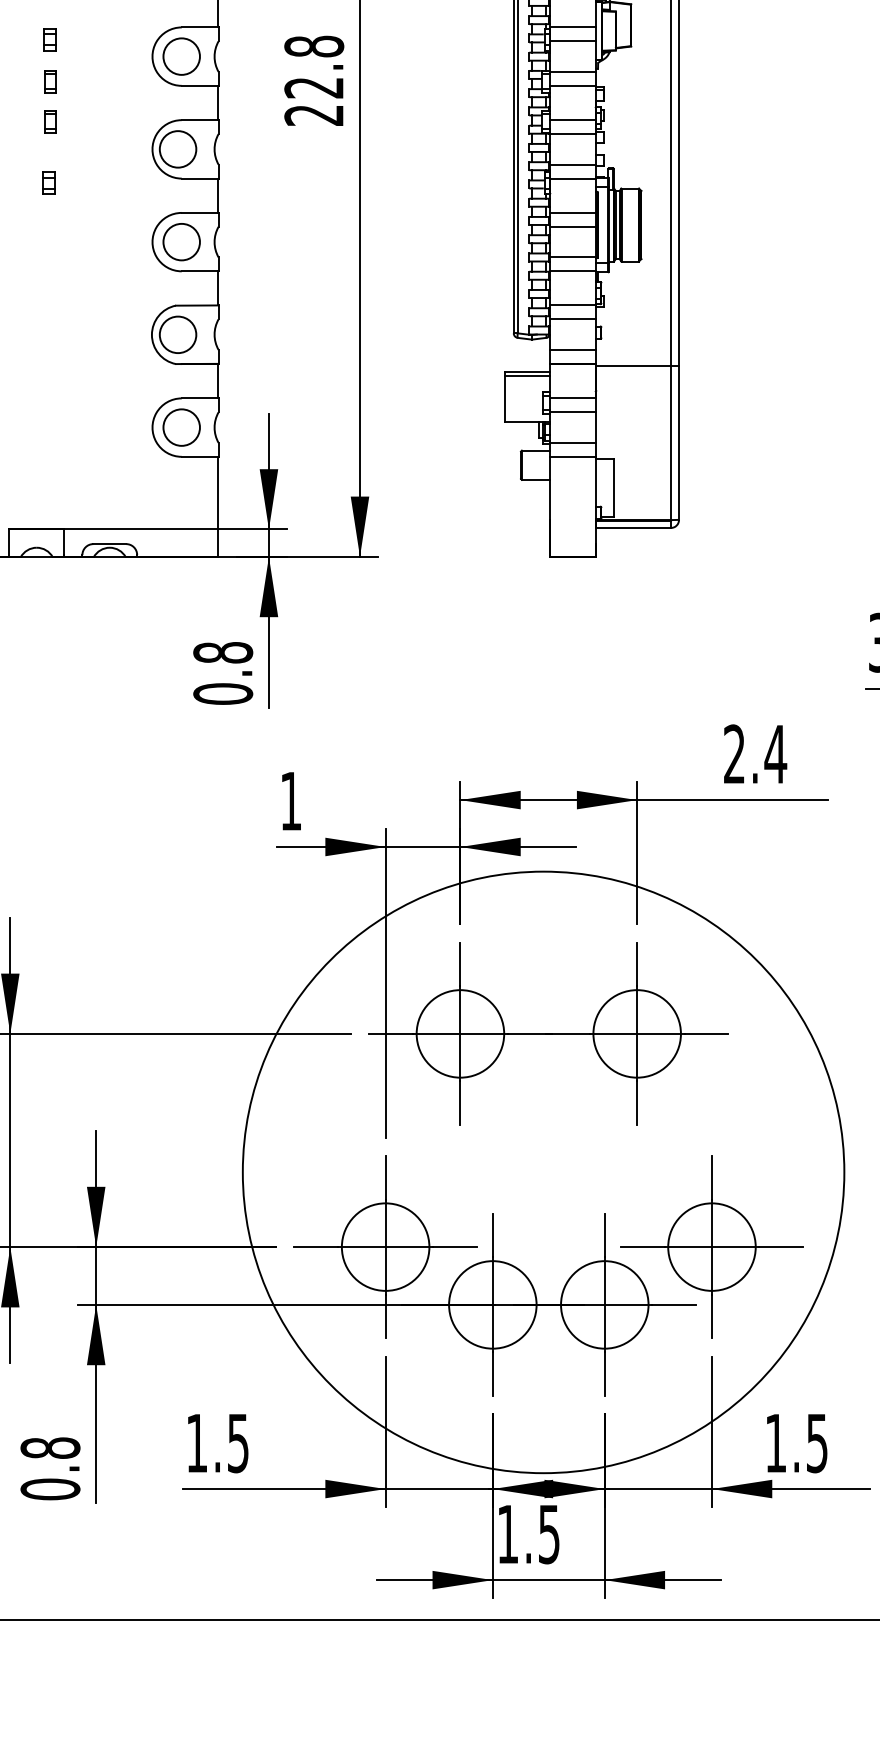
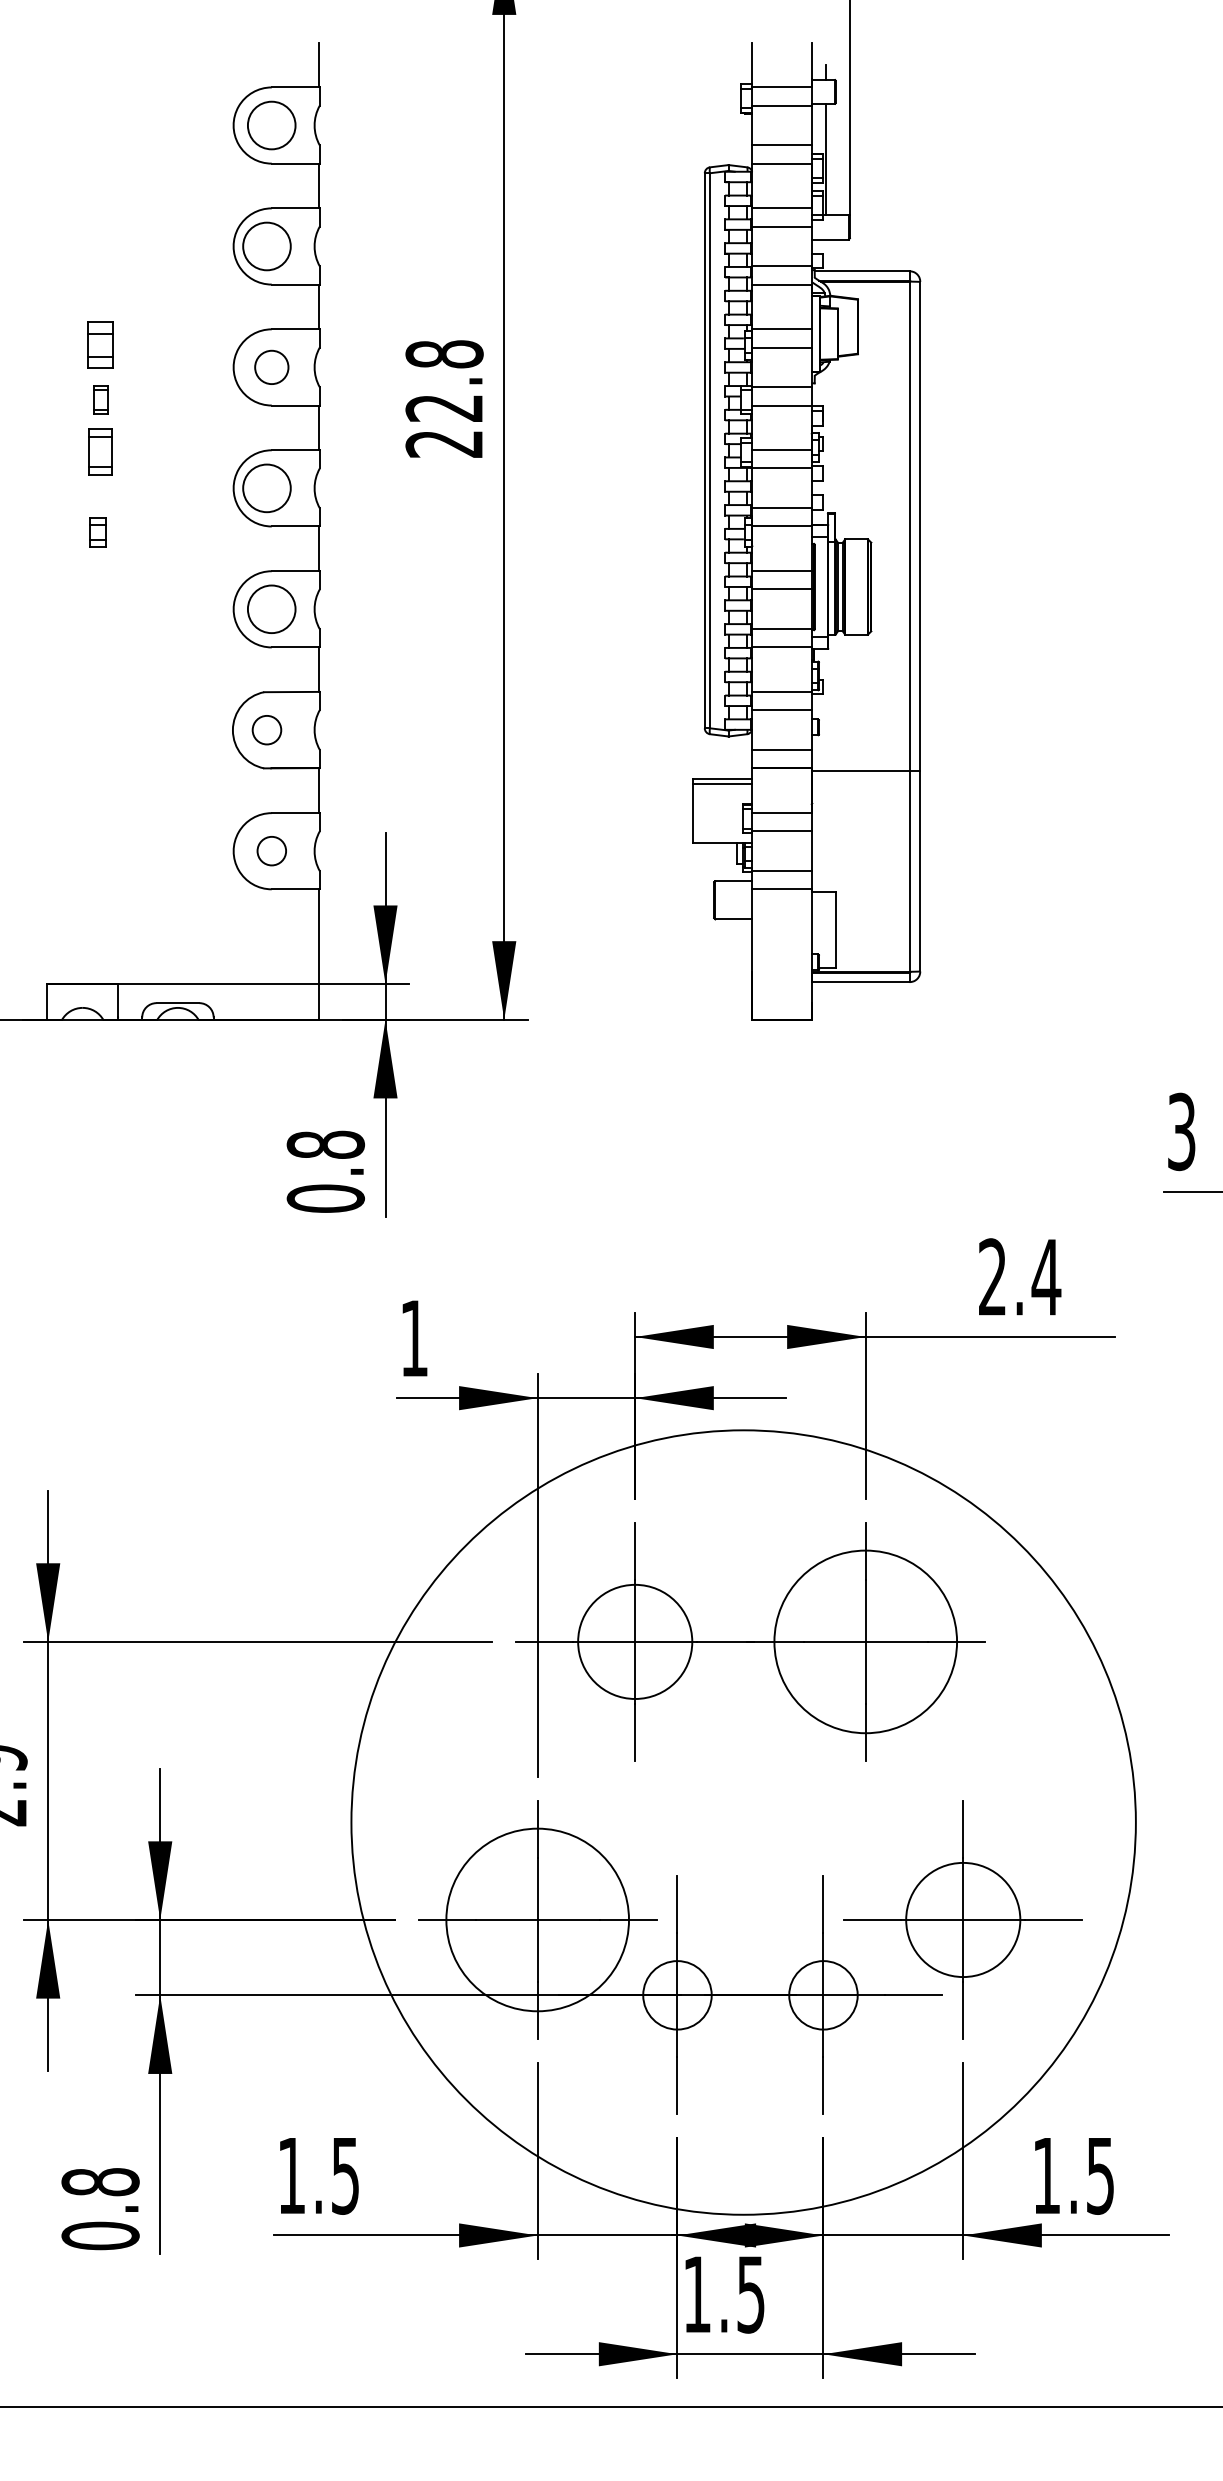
part: (50, 39) -> (100, 345), size x1.6
circle: (181, 56) -> (271, 367), size x0.7
part: (50, 121) -> (100, 452), size x1.6
circle: (177, 334) -> (266, 729), size x0.6
circle: (181, 427) -> (271, 850), size x0.6
circle: (637, 1033) -> (865, 1641), size x1.6
circle: (385, 1246) -> (537, 1919), size x1.6
circle: (492, 1305) -> (677, 1995), size x0.6
circle: (604, 1305) -> (823, 1995), size x0.6

